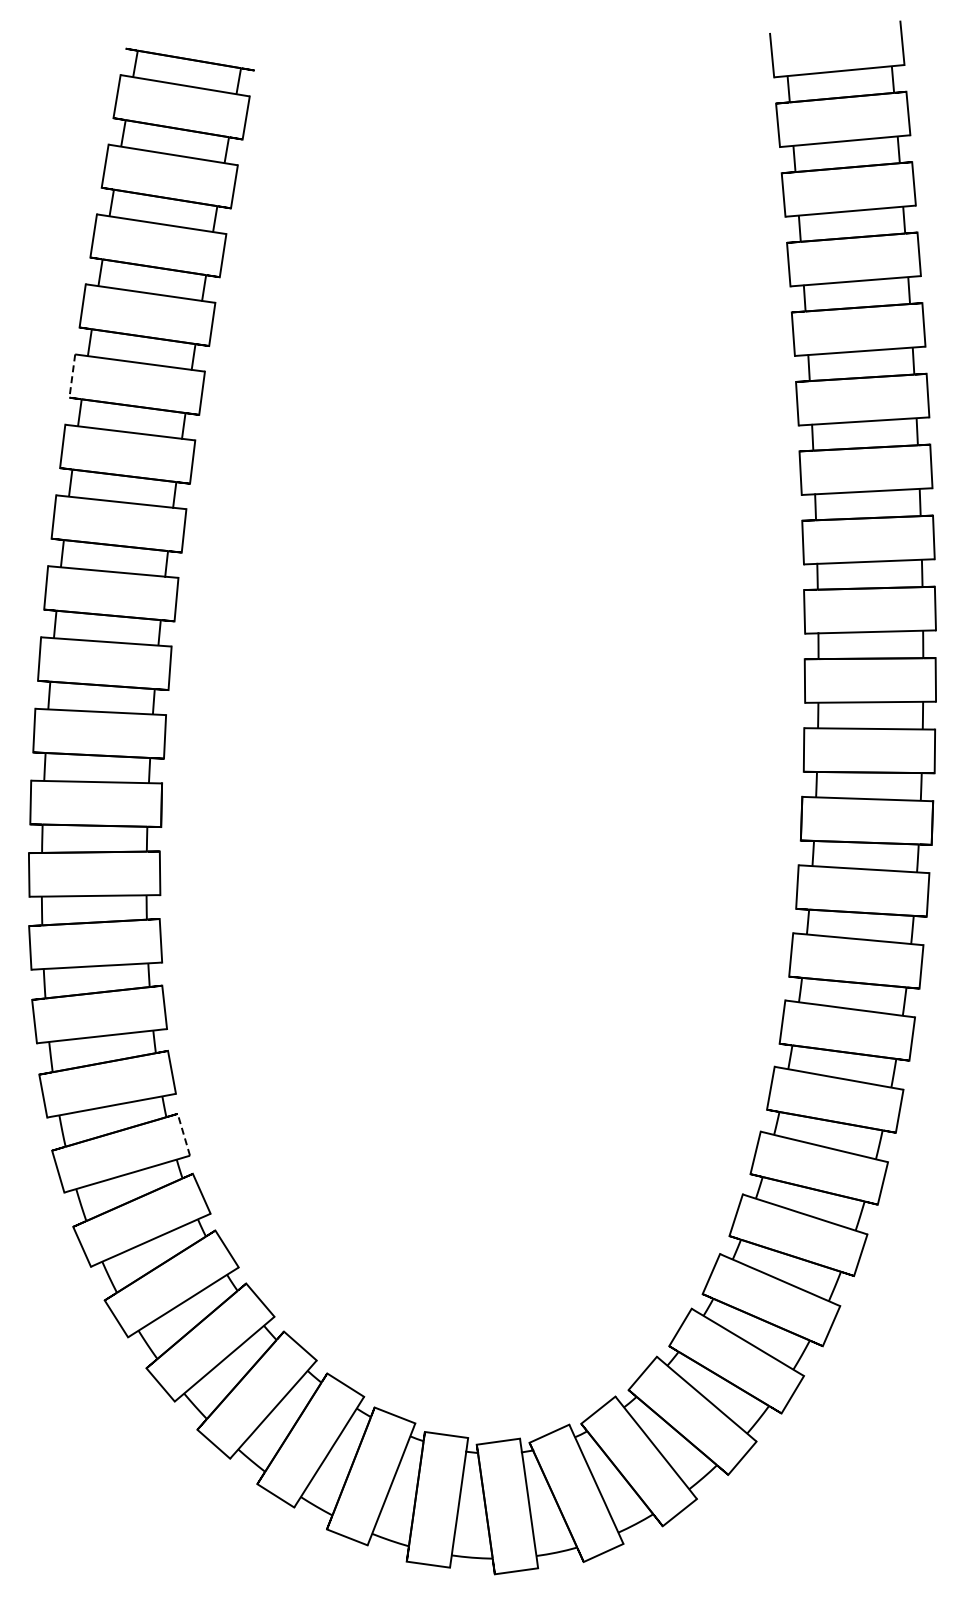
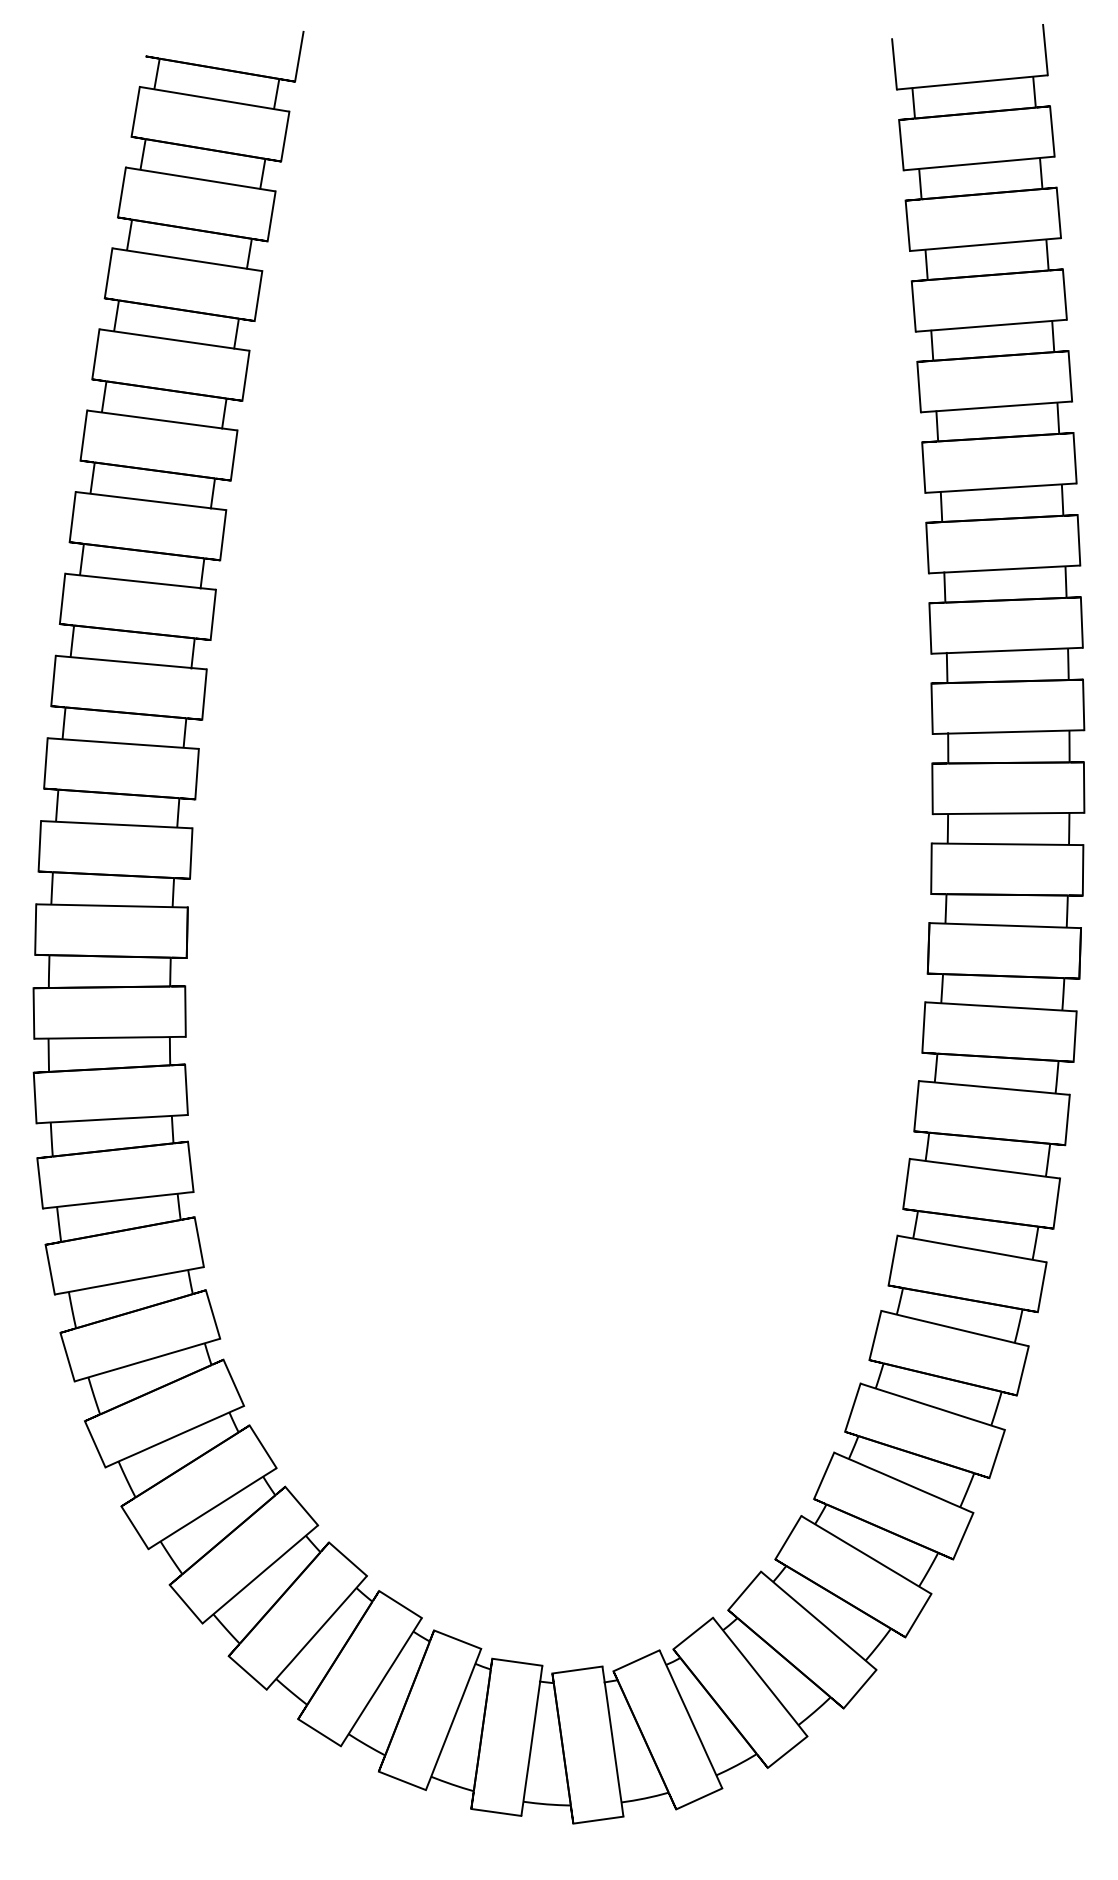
line: (257, 48) -> (298, 56), added
line: (72, 376) -> (84, 436), dashed -> solid
line: (183, 1134) -> (212, 1314), dashed -> solid

